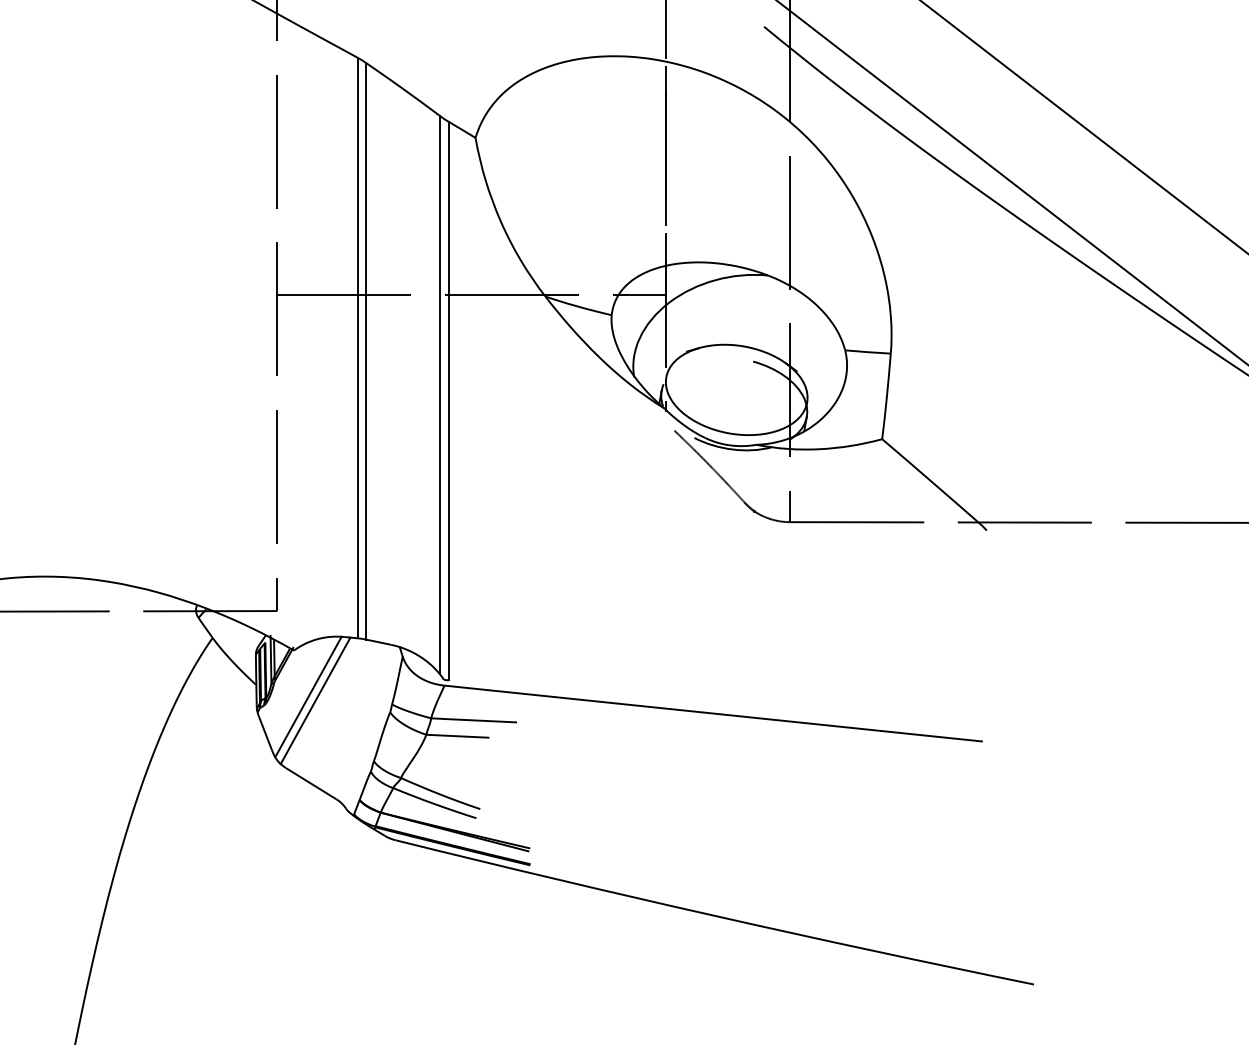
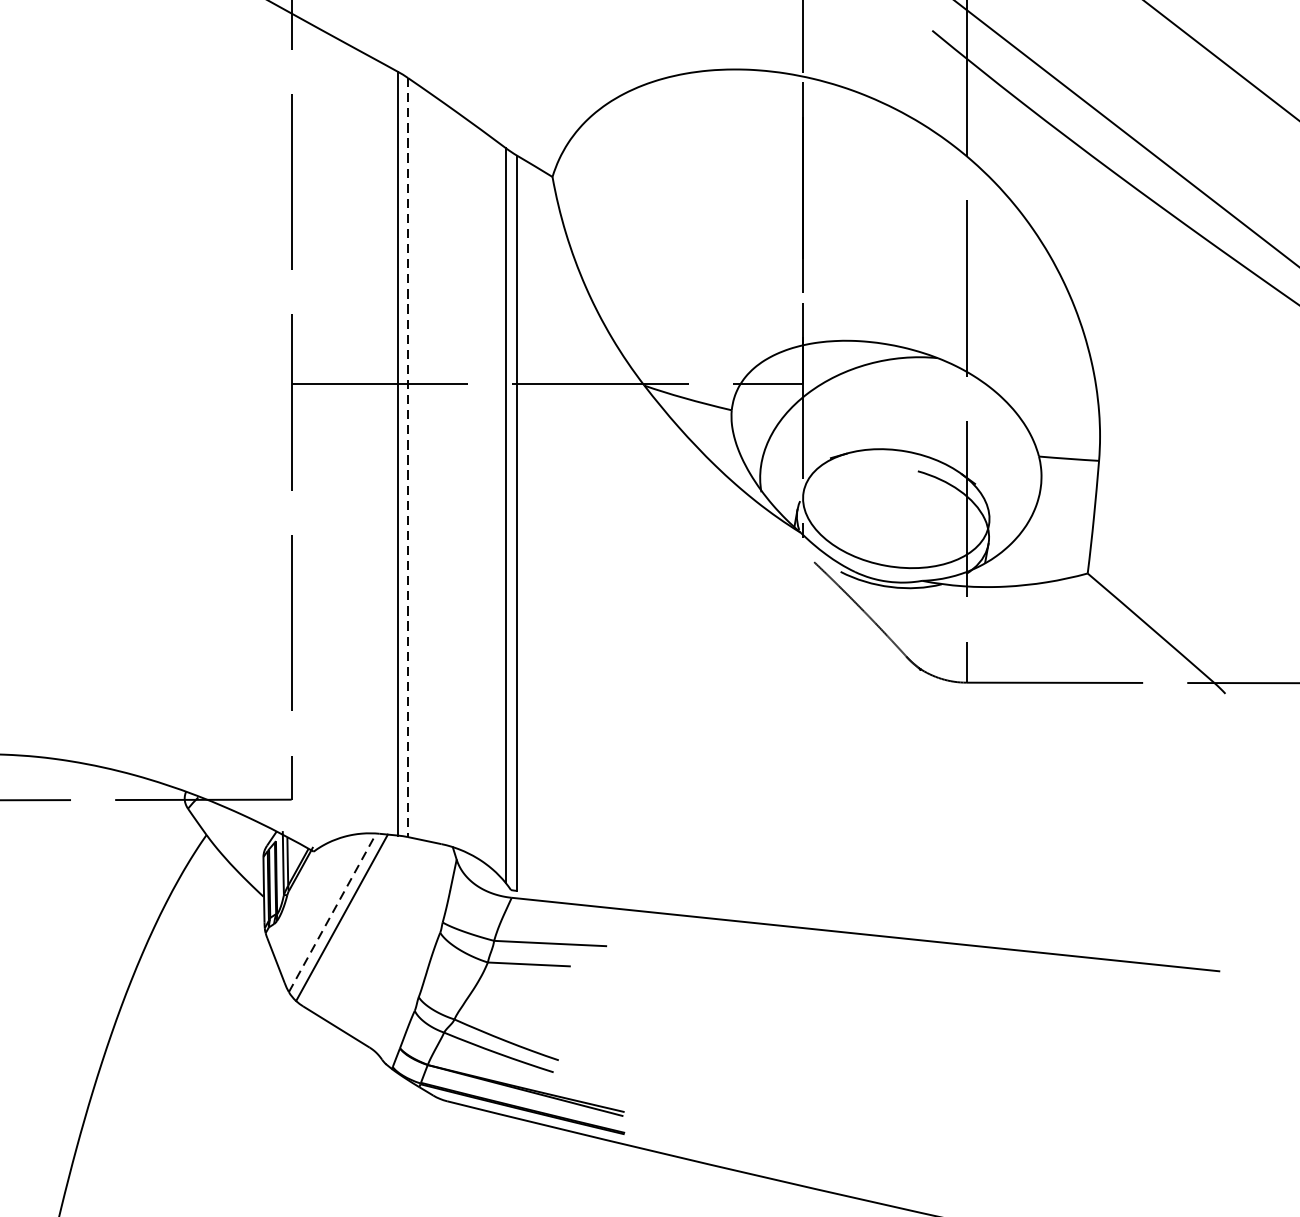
line: (365, 351) -> (407, 458), solid -> dashed
line: (308, 697) -> (332, 913), solid -> dashed

